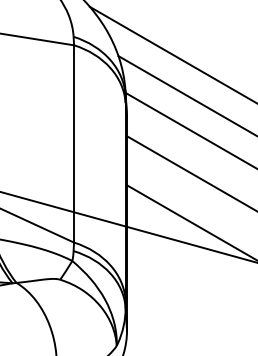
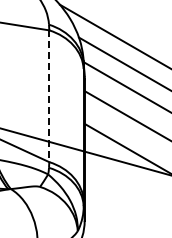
line: (74, 144) -> (49, 96), solid -> dashed

